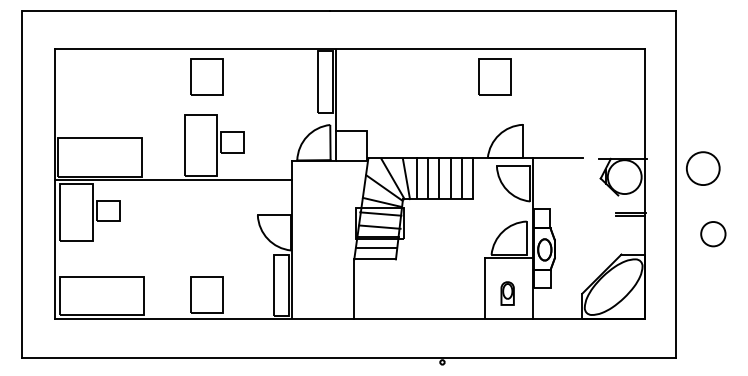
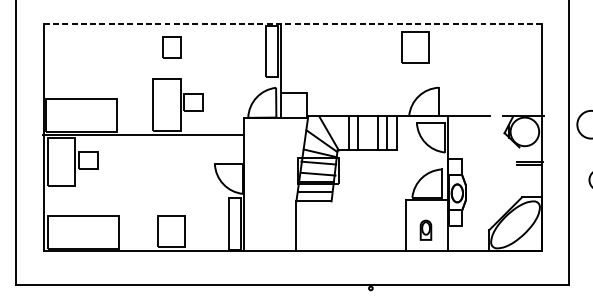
line: (350, 49) -> (293, 24), solid -> dashed
part: (206, 76) -> (171, 46), size x0.7
line: (439, 178) -> (368, 133), removed
line: (405, 179) -> (339, 133), removed

